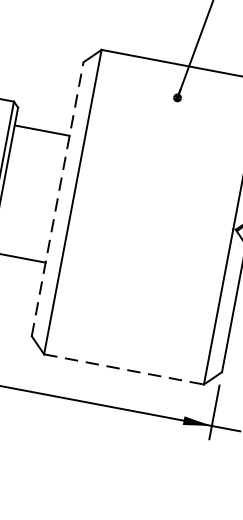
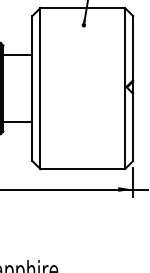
line: (57, 199) -> (32, 88), dashed -> solid
line: (125, 370) -> (83, 169), dashed -> solid

